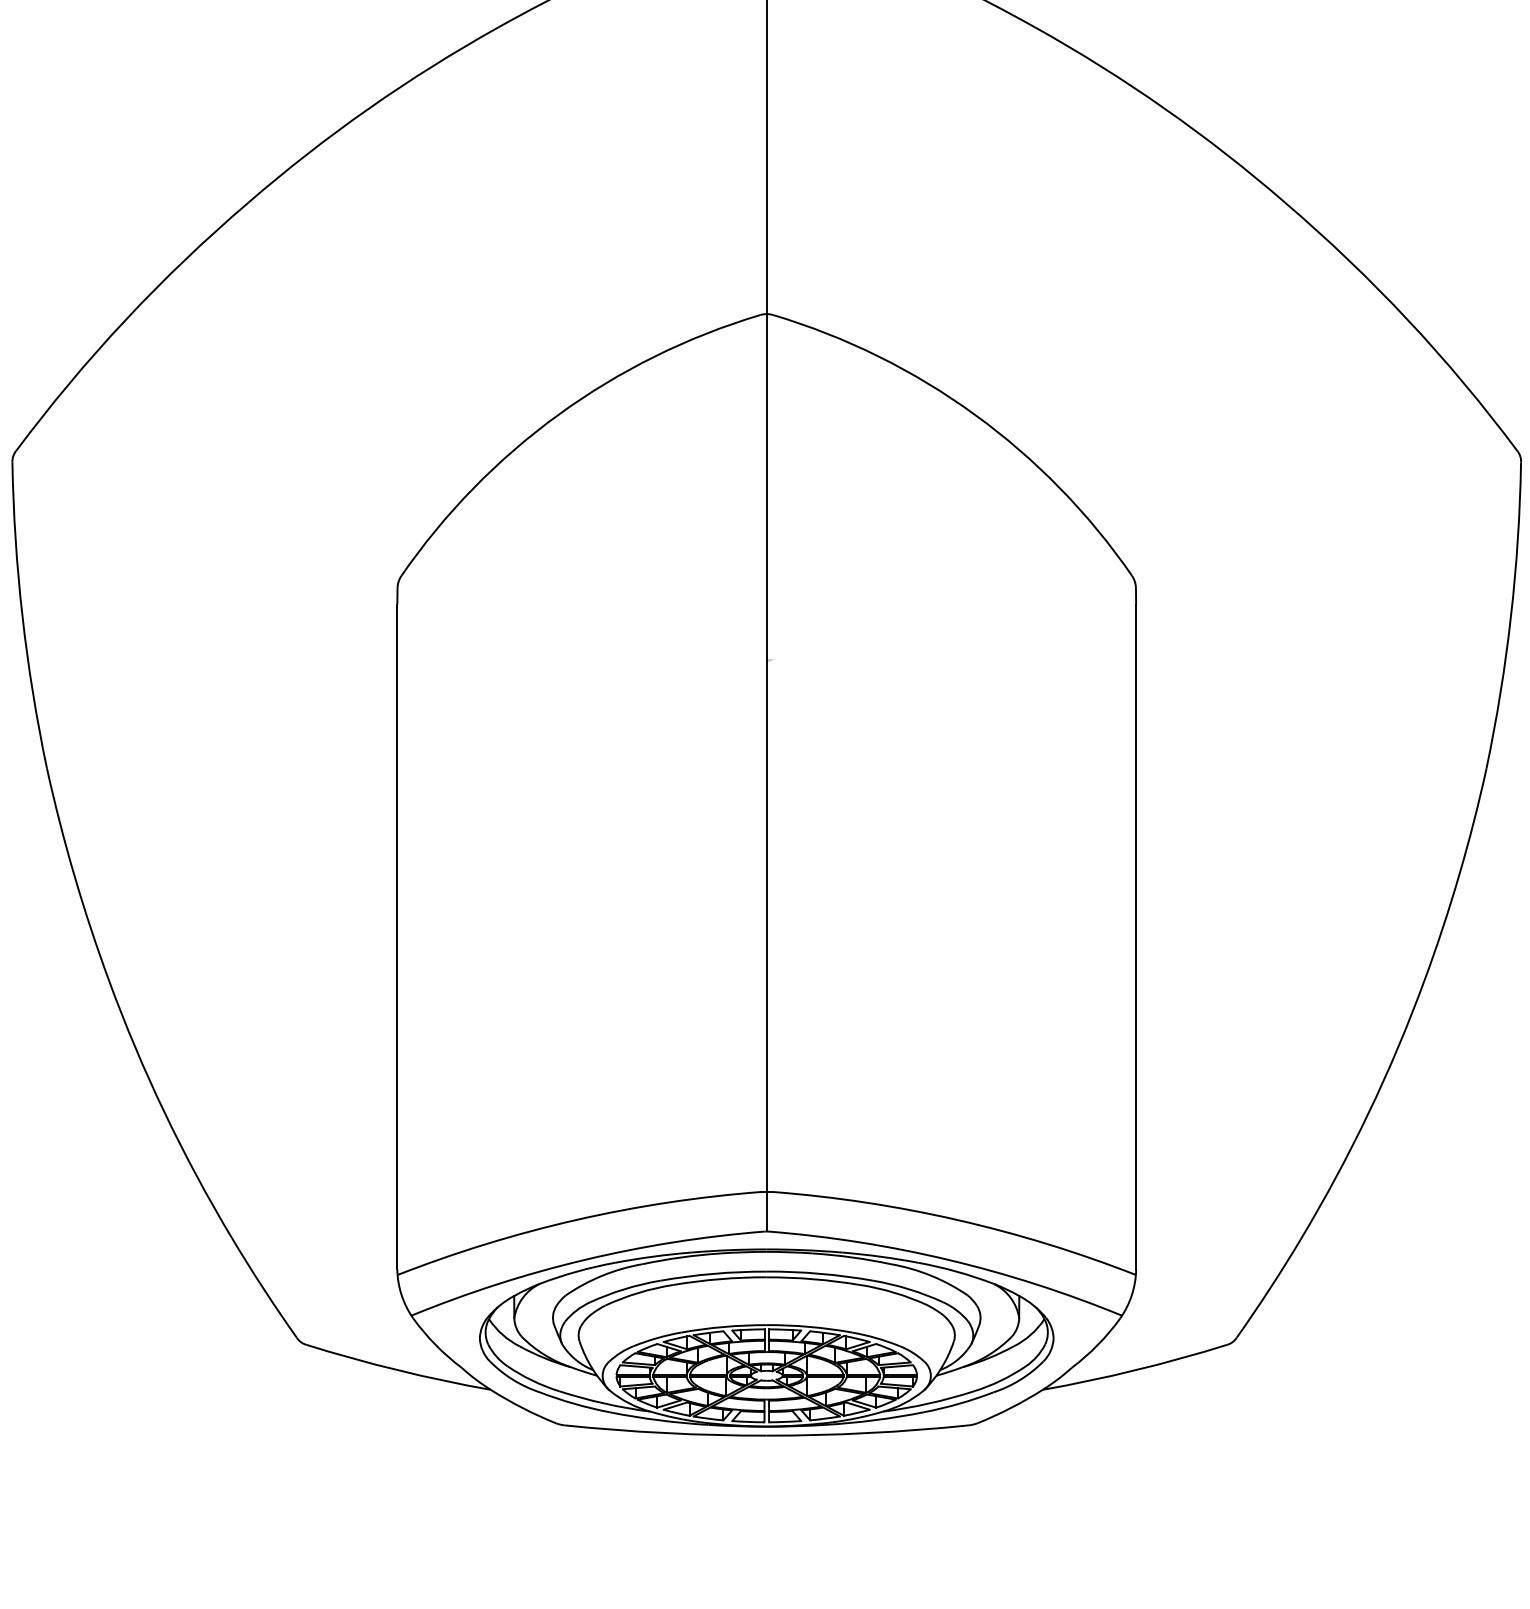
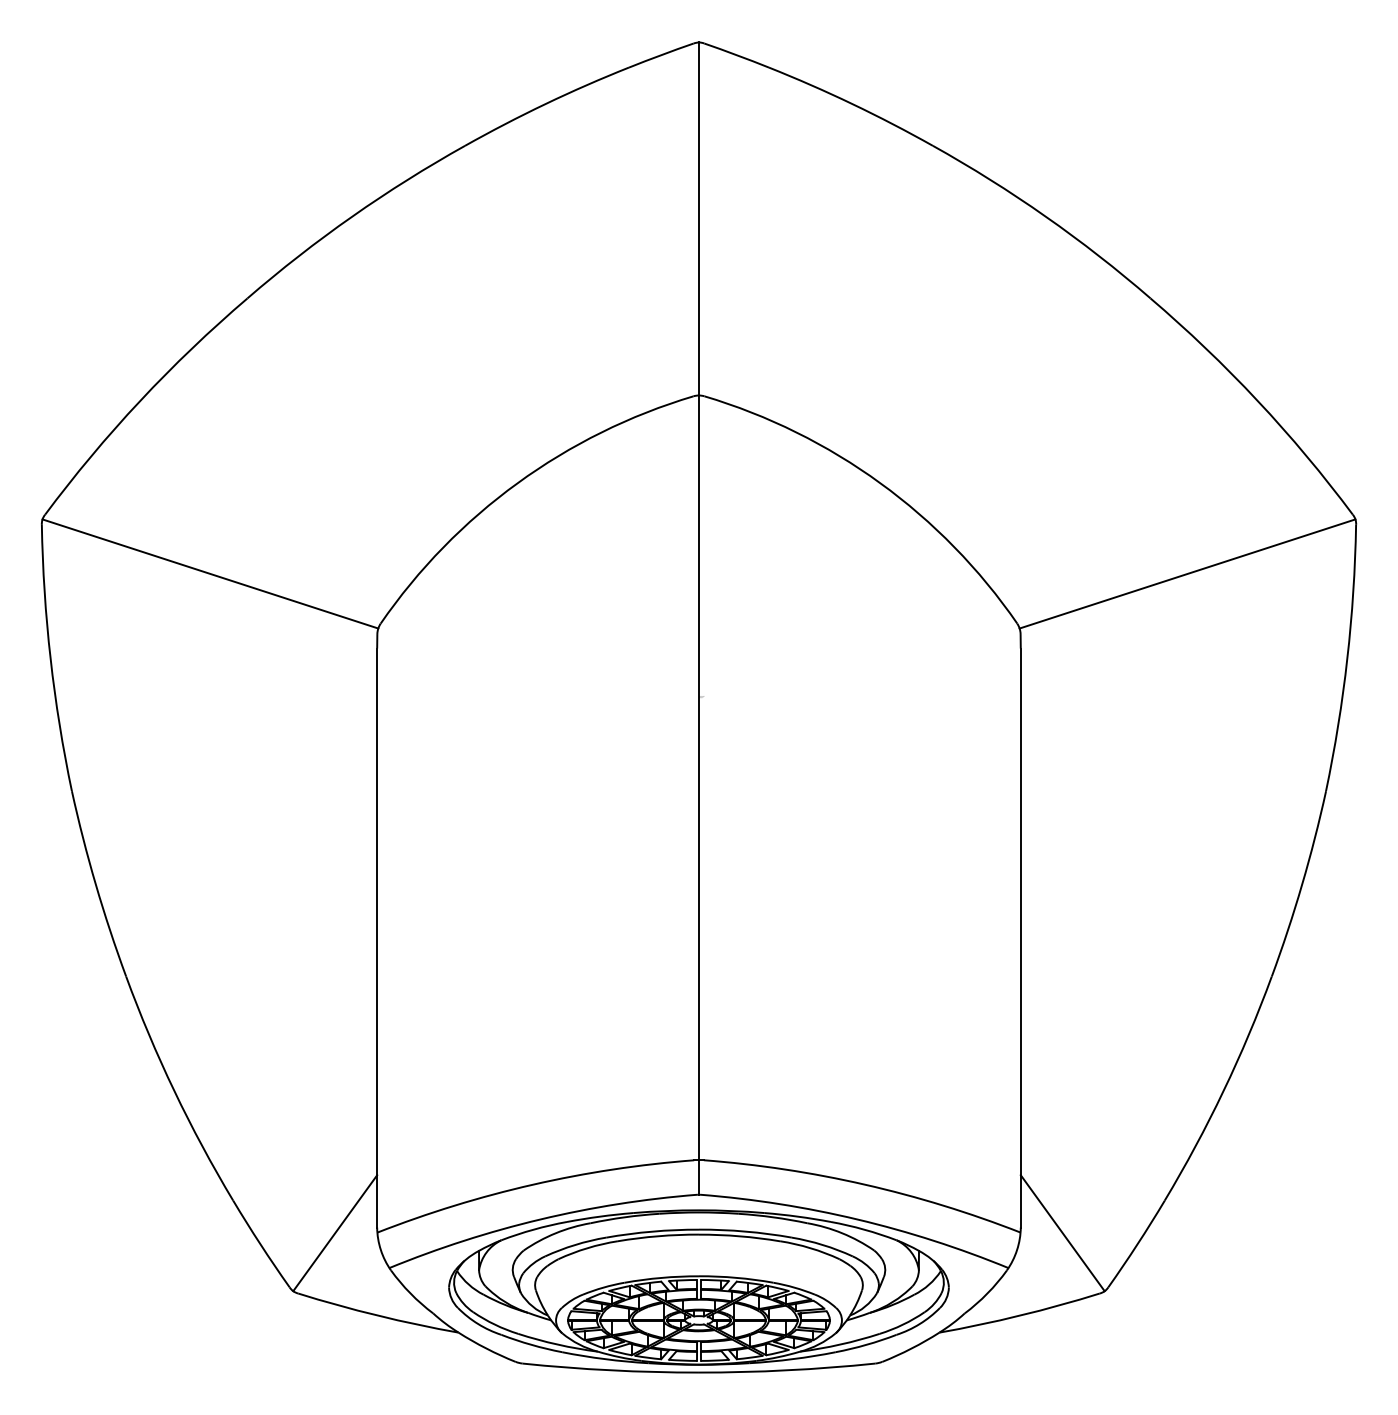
line: (206, 518) -> (210, 573), added
line: (1327, 518) -> (1187, 573), added
line: (349, 1276) -> (335, 1233), added
line: (1184, 1276) -> (1062, 1233), added

